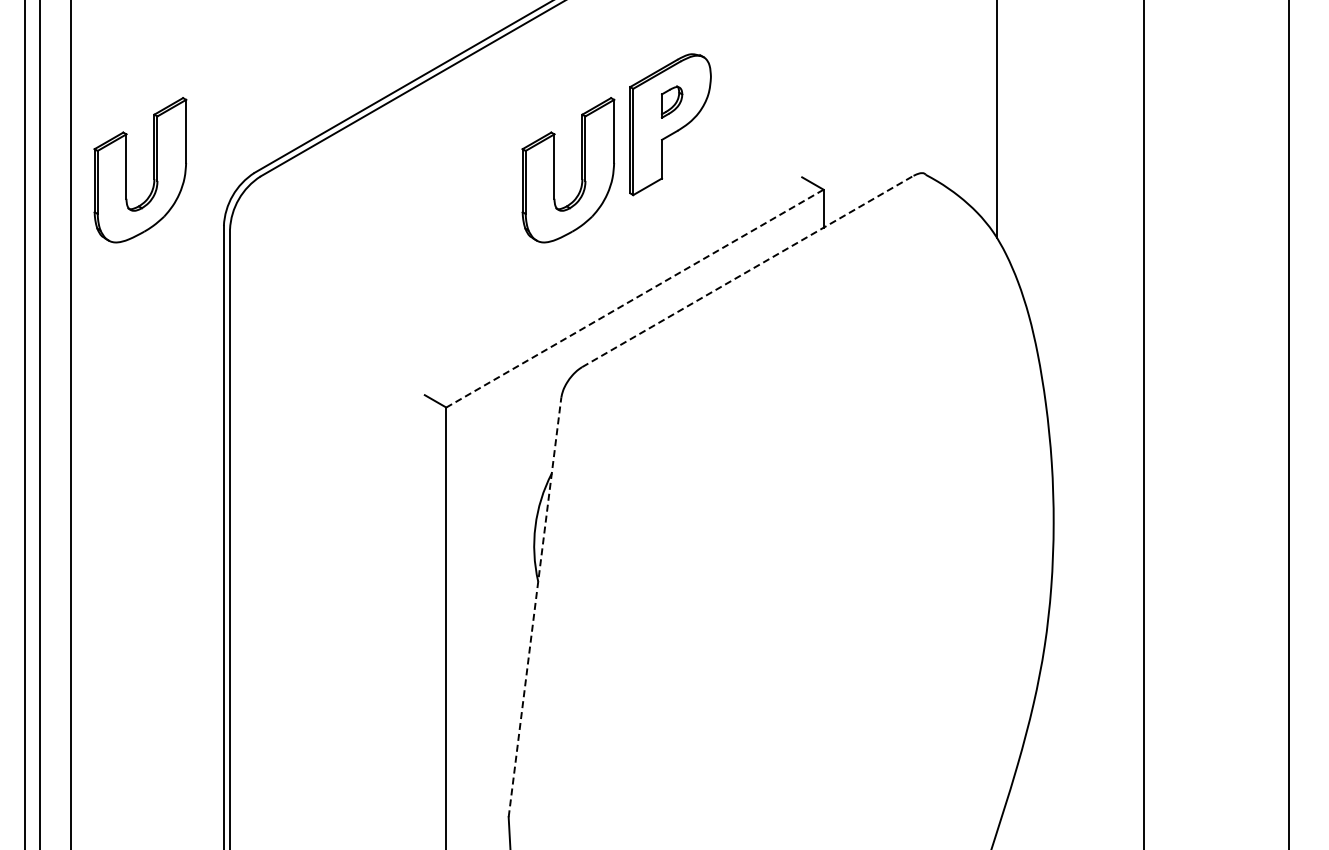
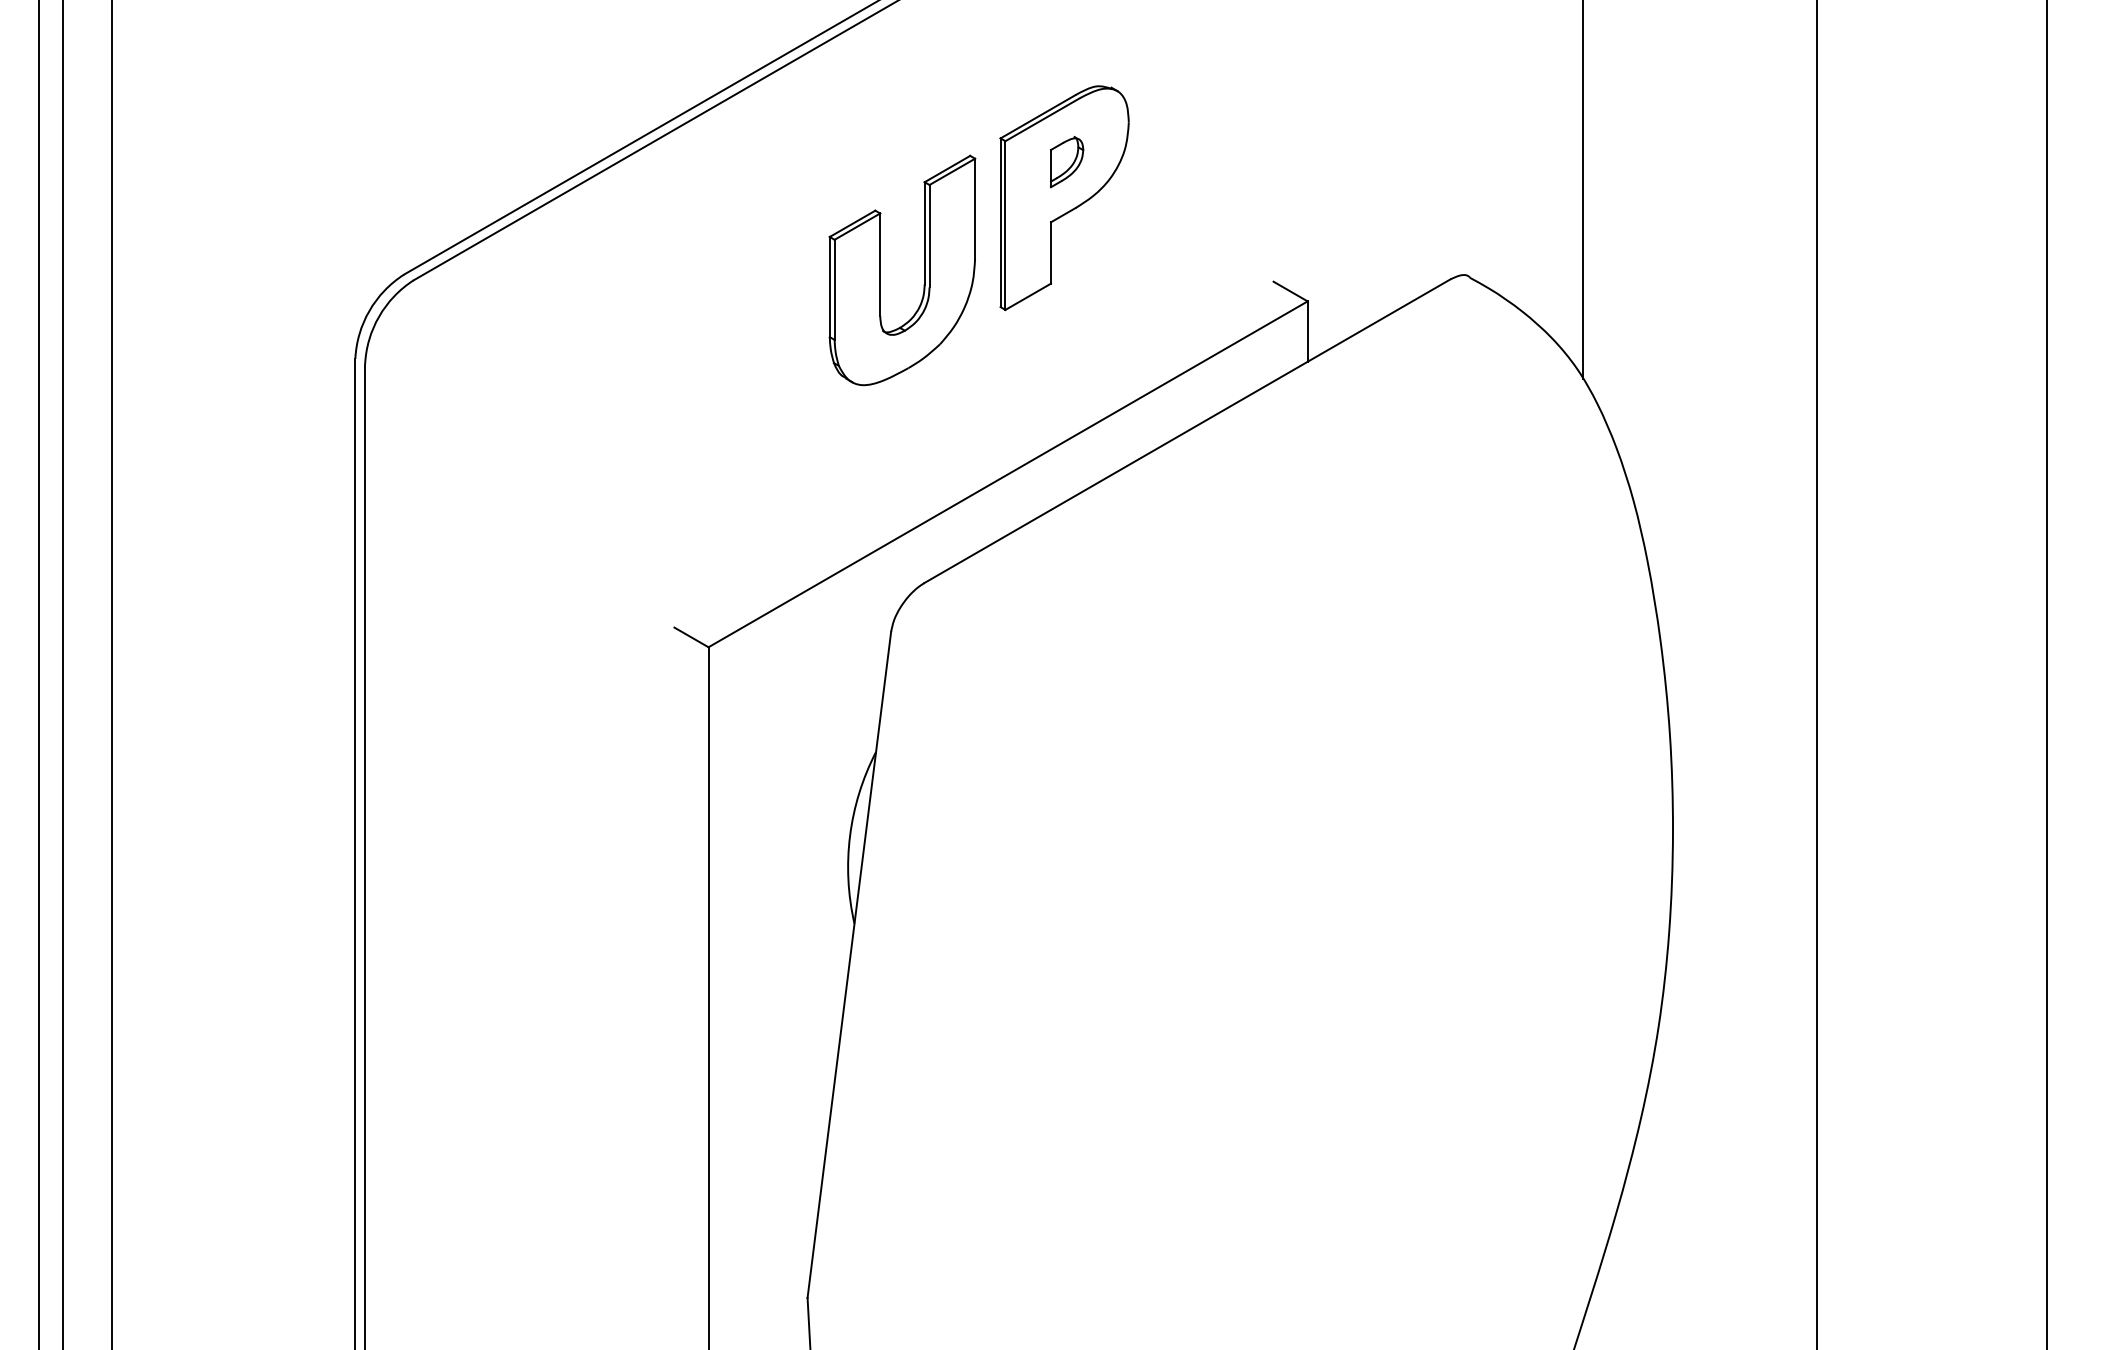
part: (153, 170) -> (243, 270), removed
line: (748, 271) -> (1188, 431), dashed -> solid
line: (634, 298) -> (1007, 474), dashed -> solid
line: (535, 607) -> (850, 964), dashed -> solid

